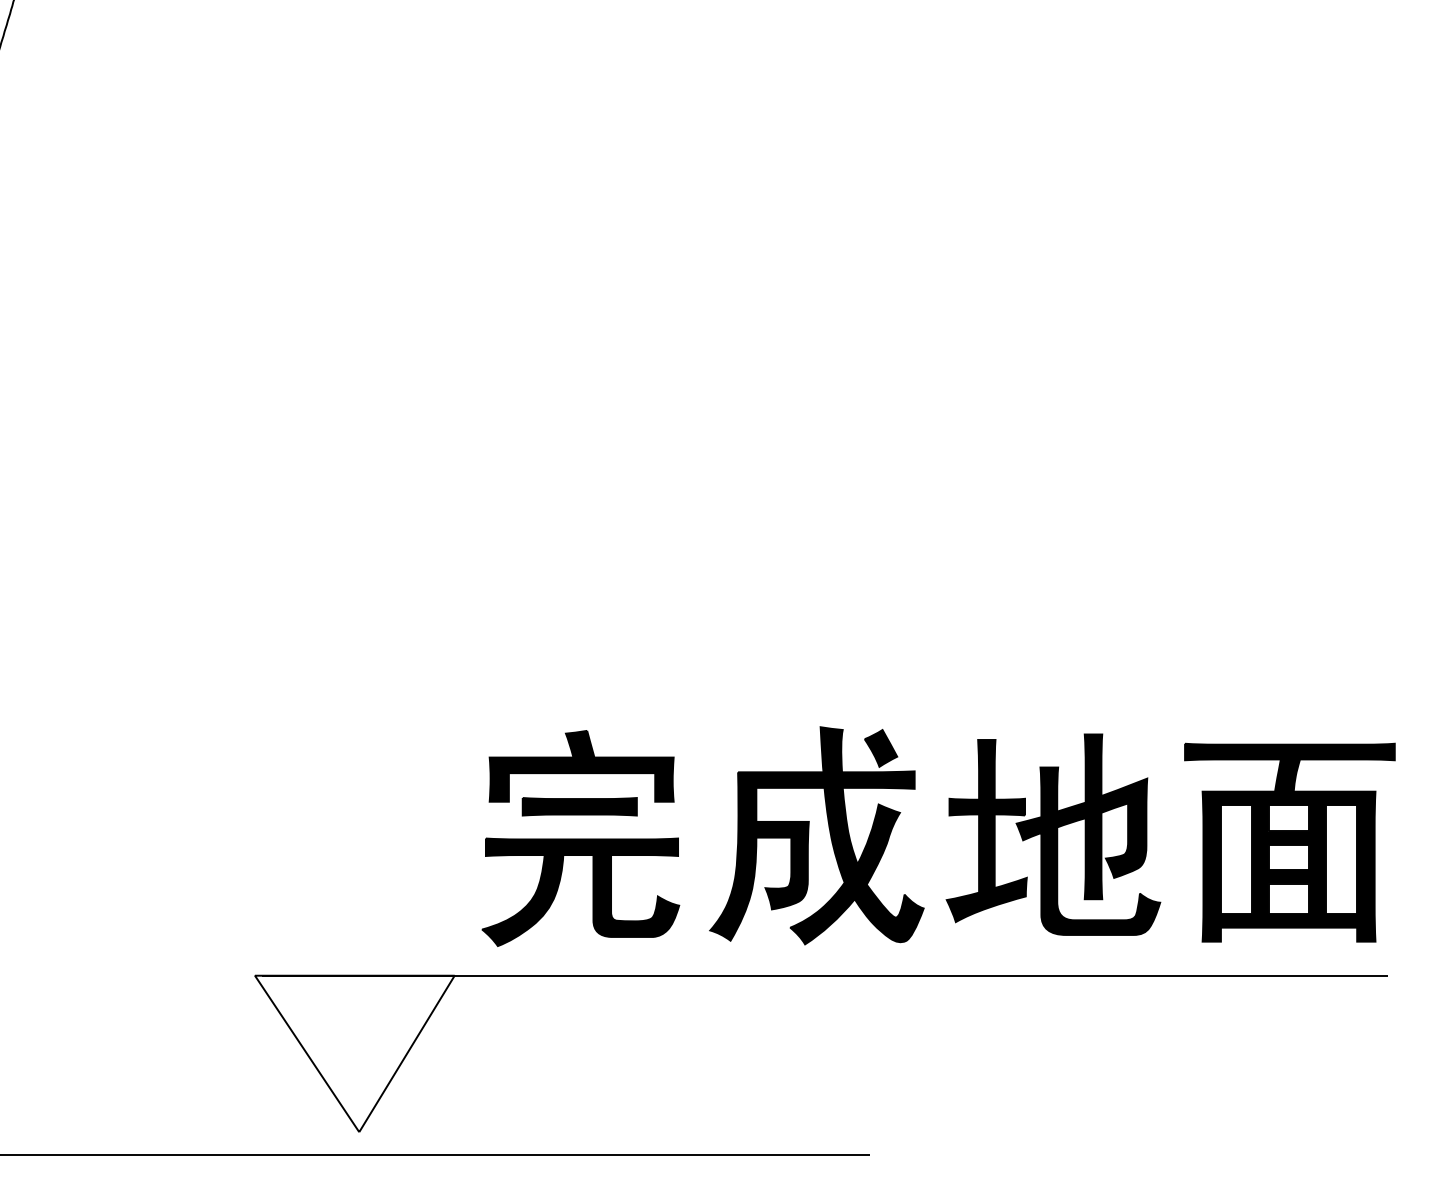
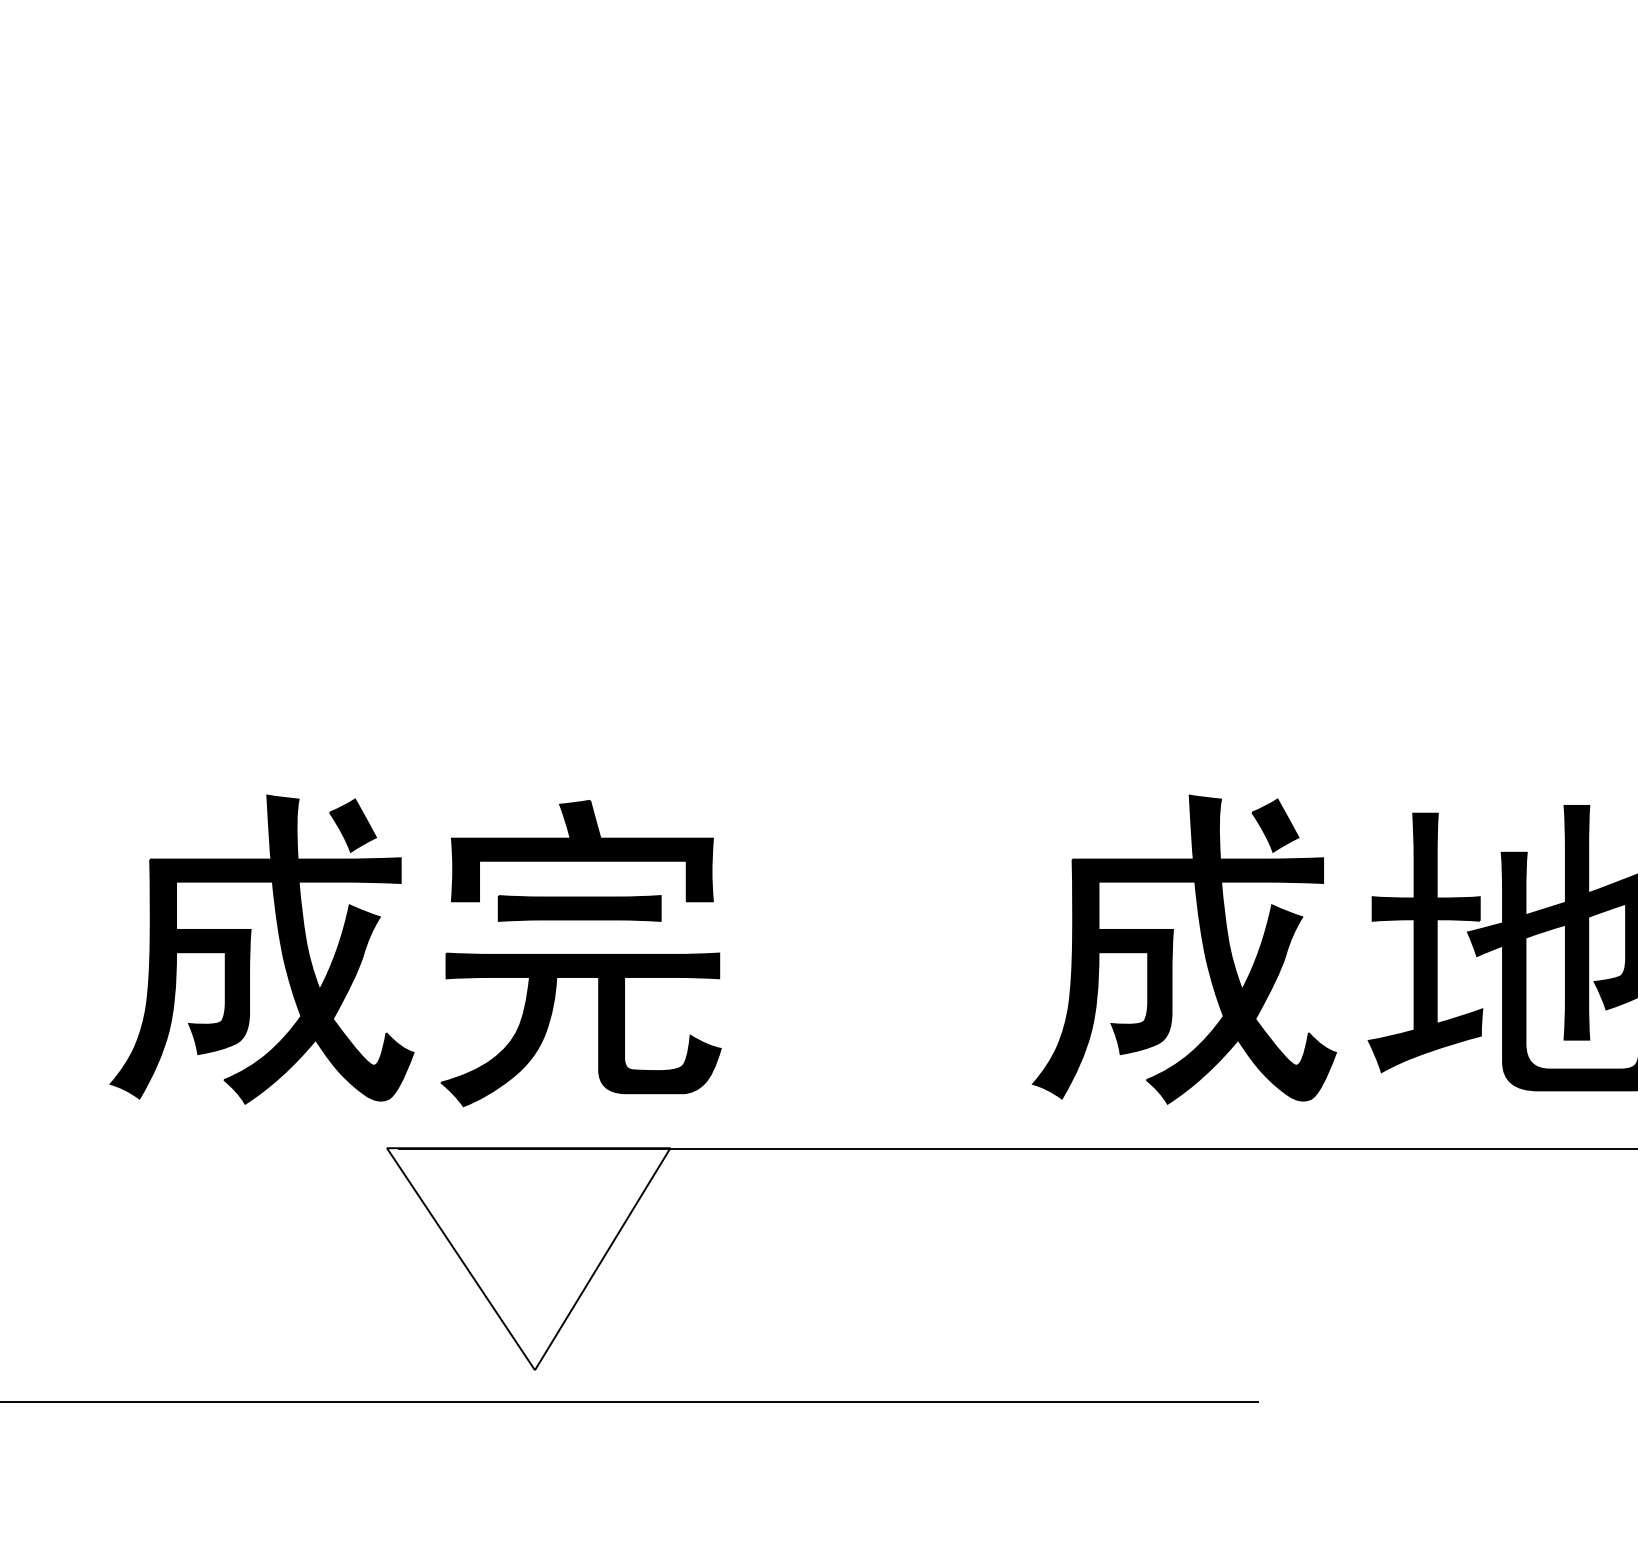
part: (159, 835) -> (251, 949), added
part: (580, 838) -> (580, 953), moved

